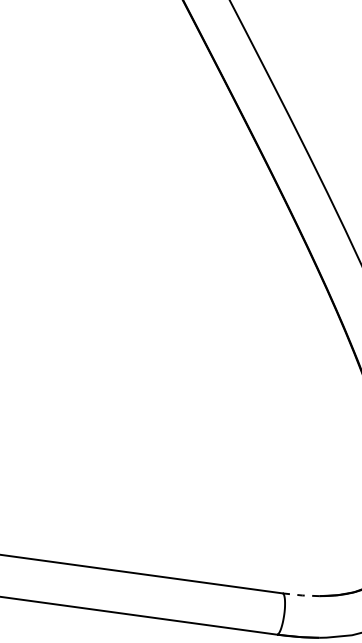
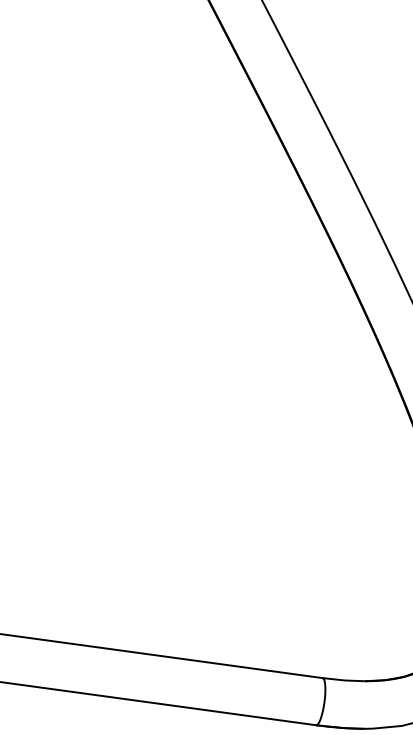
line: (301, 595) -> (344, 680), dashed -> solid

